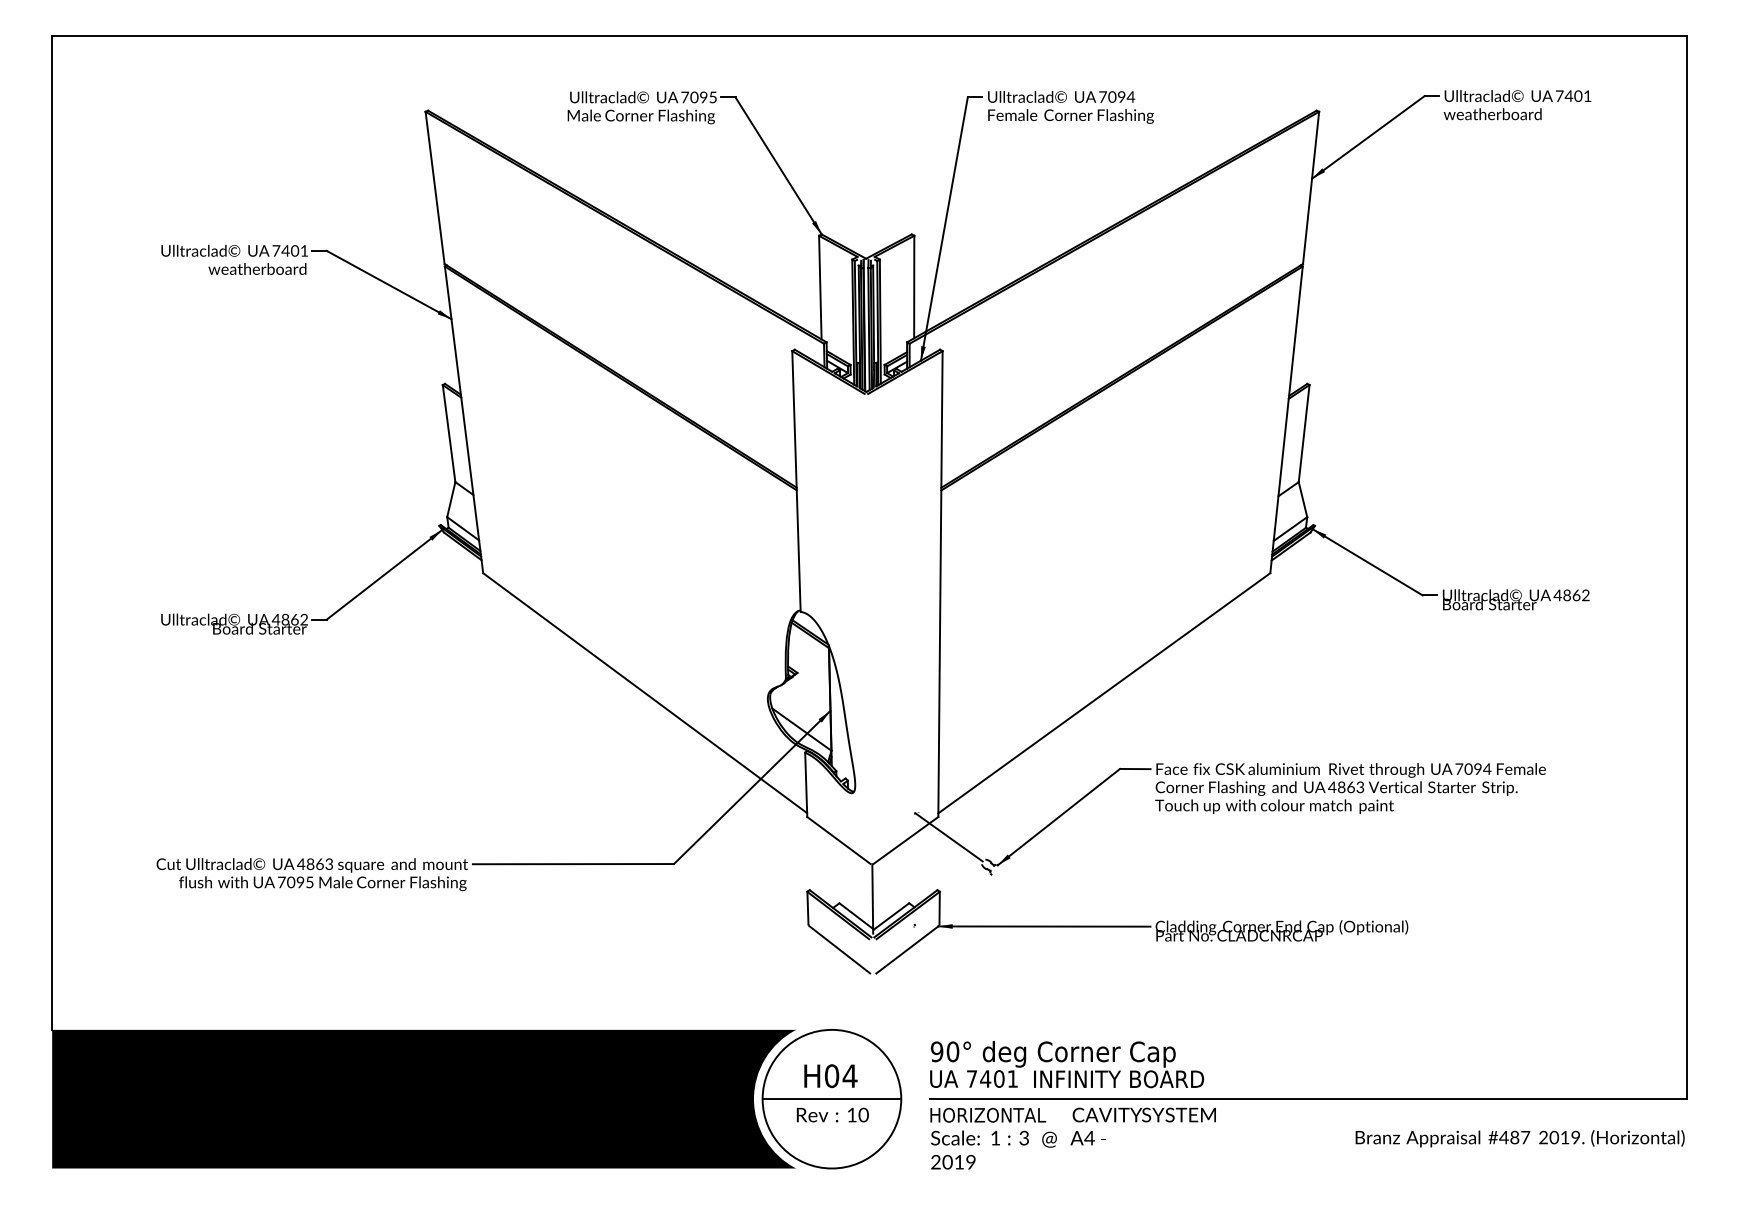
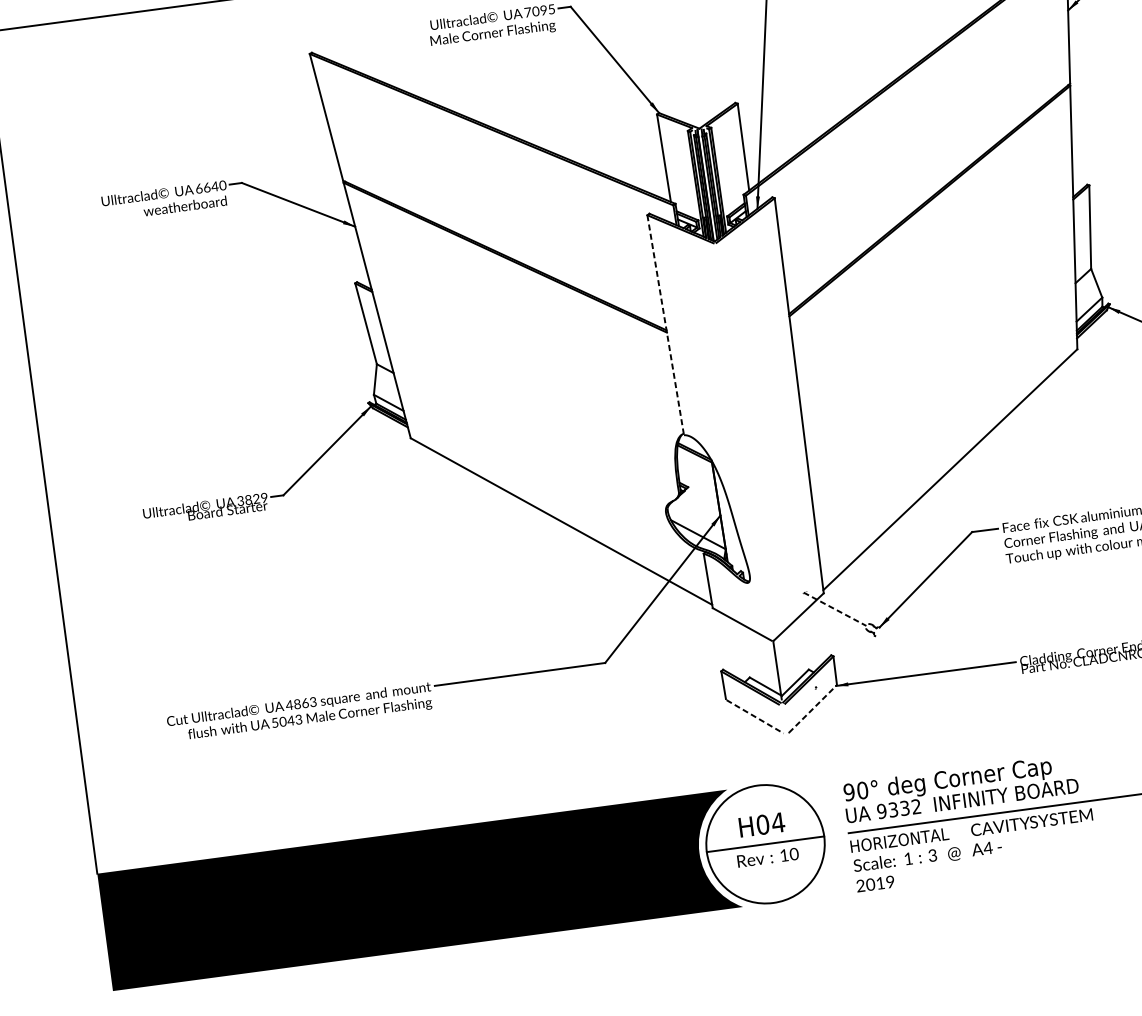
text: (290, 250) -> (211, 186), 7401 -> 6640
line: (796, 482) -> (665, 326), solid -> dashed
text: (289, 619) -> (251, 499), 4862 -> 3829
line: (948, 837) -> (834, 609), solid -> dashed
text: (295, 882) -> (286, 721), 7095 -> 5043
line: (839, 949) -> (755, 716), solid -> dashed
line: (908, 949) -> (813, 708), solid -> dashed
text: (991, 1078) -> (898, 808), 7401 -> 9332

